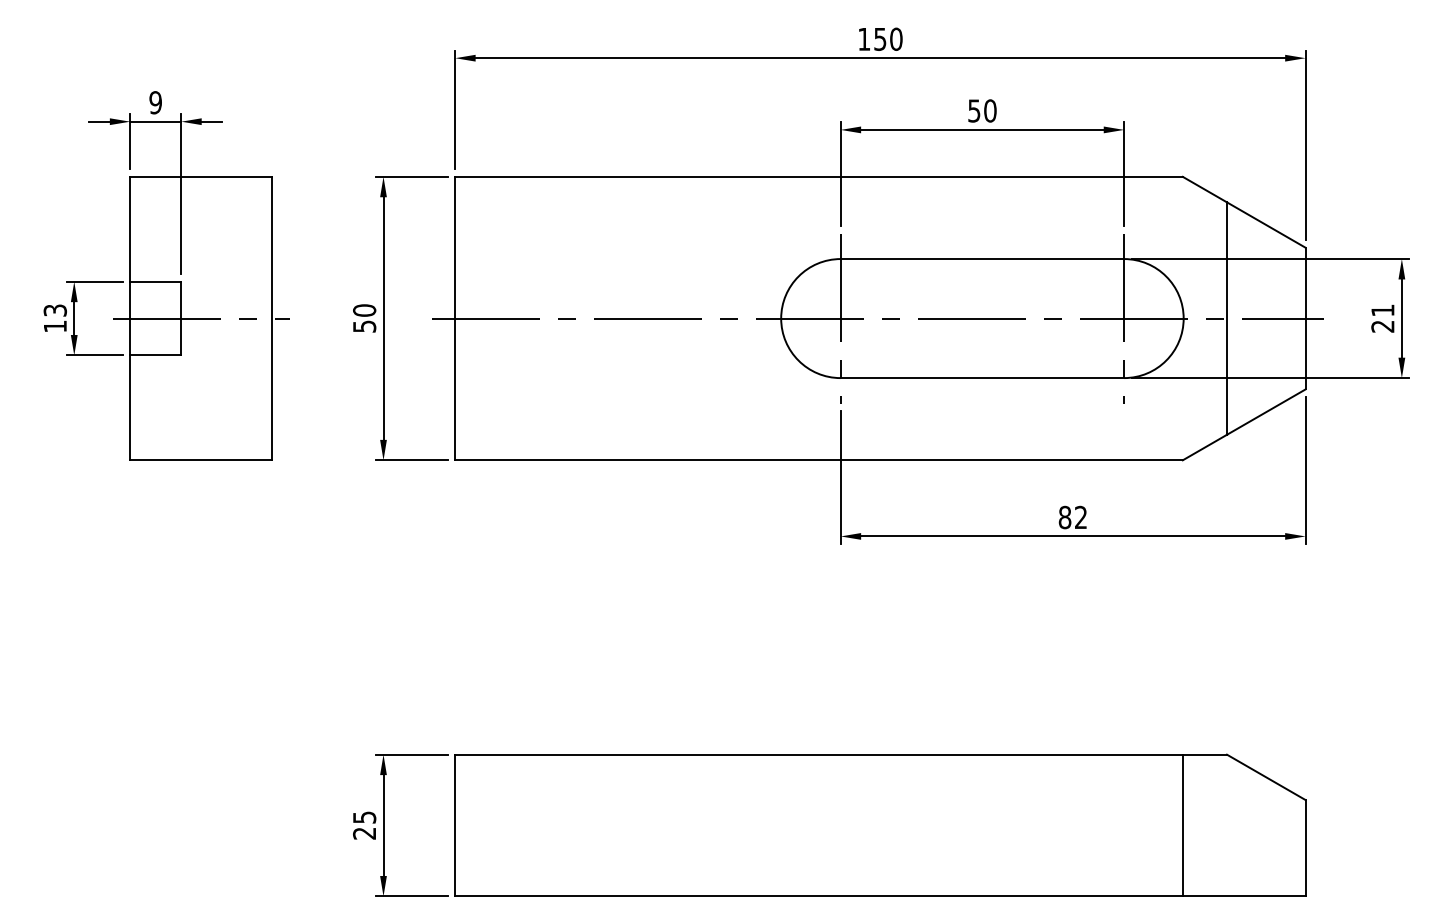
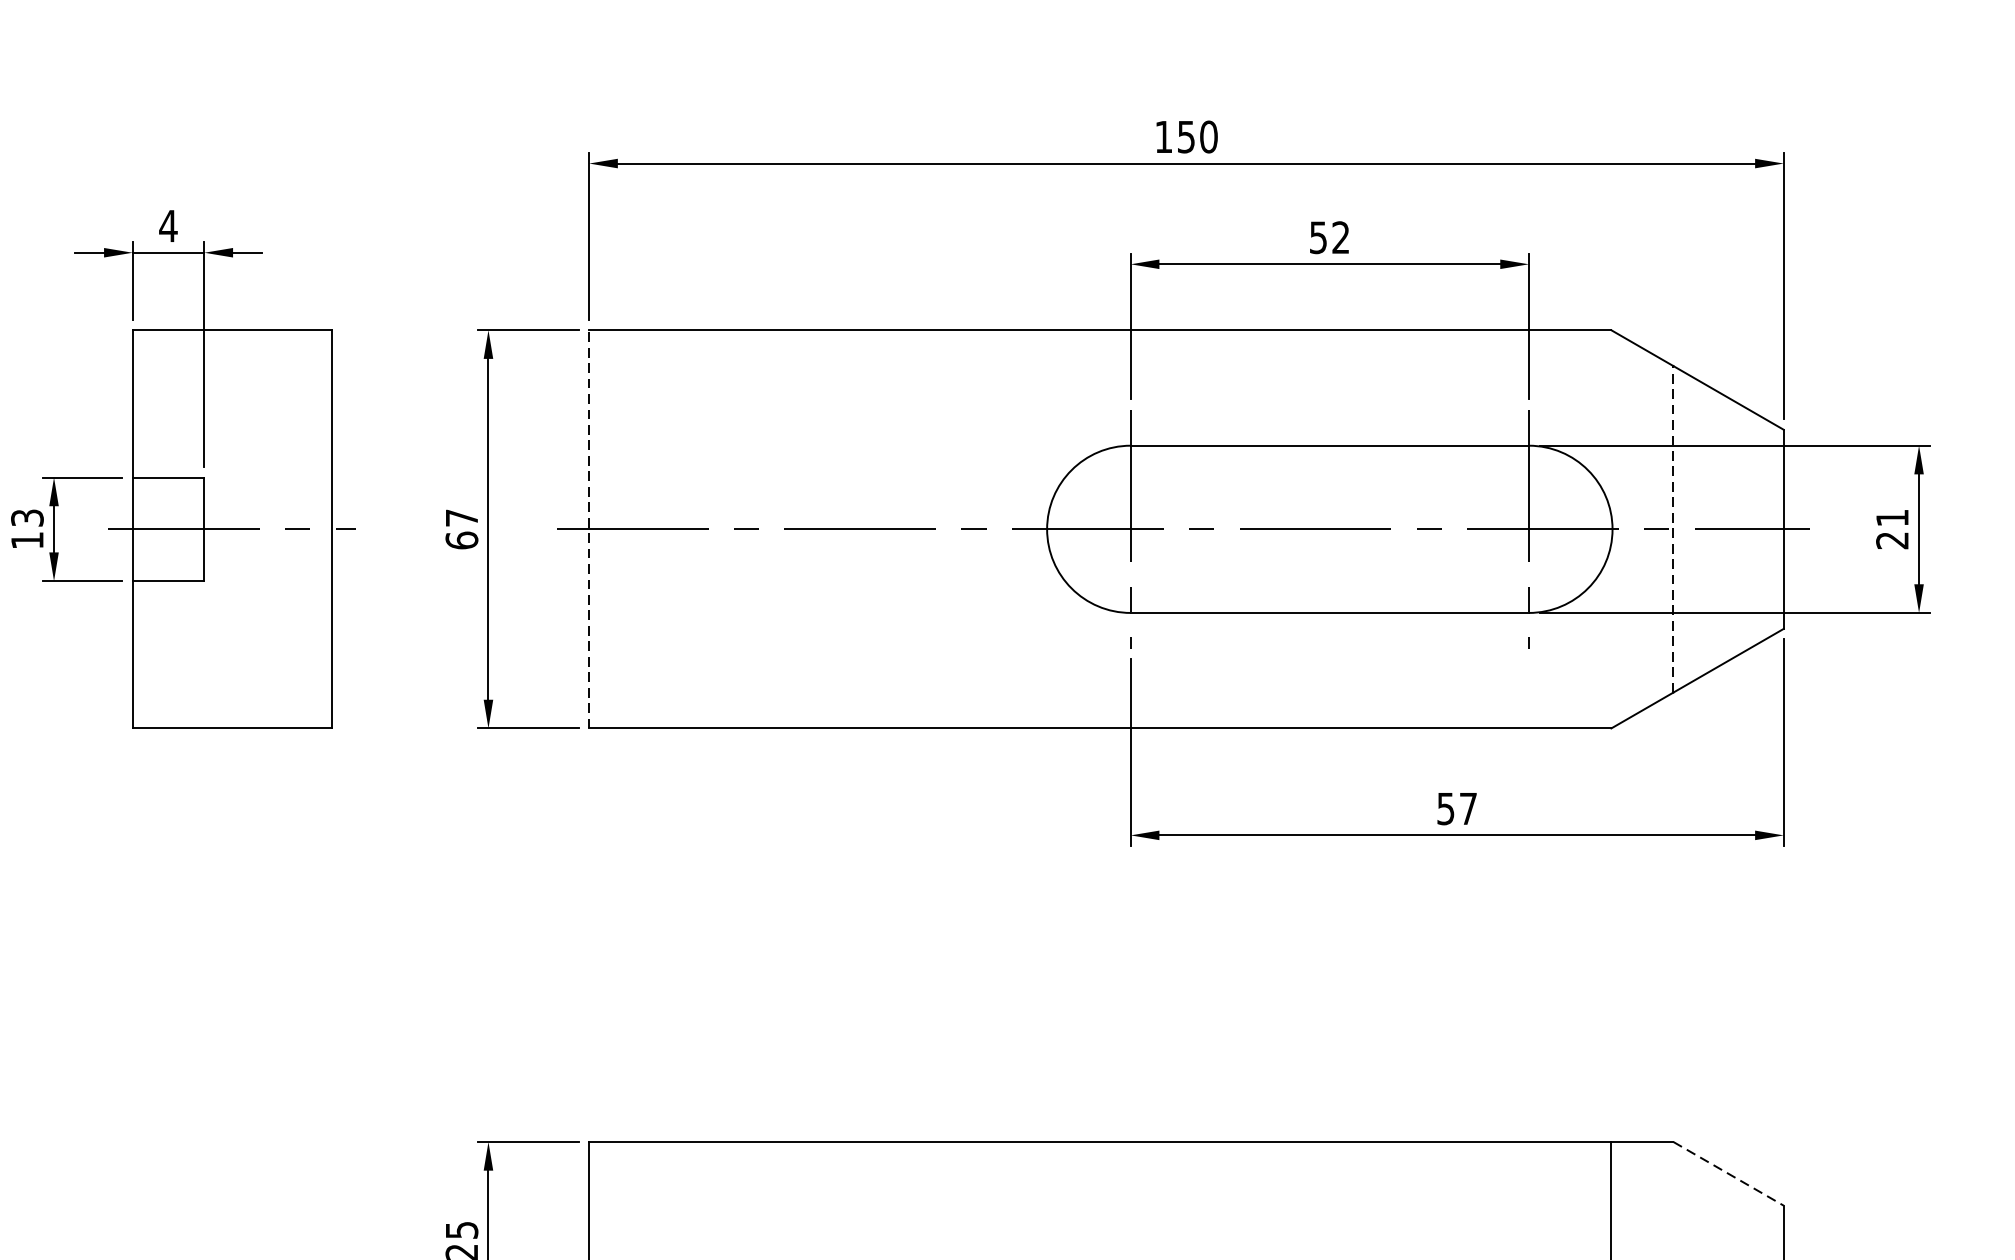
text: (155, 102) -> (168, 225), 9 -> 4
text: (990, 110) -> (1341, 237), 50 -> 52
text: (364, 318) -> (461, 529), 50 -> 67
line: (455, 318) -> (589, 529), solid -> dashed
line: (1227, 318) -> (1674, 529), solid -> dashed
text: (1072, 517) -> (1456, 808), 82 -> 57
line: (1266, 777) -> (1728, 1174), solid -> dashed

